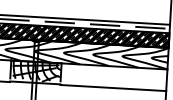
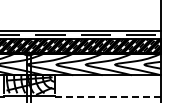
line: (113, 87) -> (107, 96), solid -> dashed

